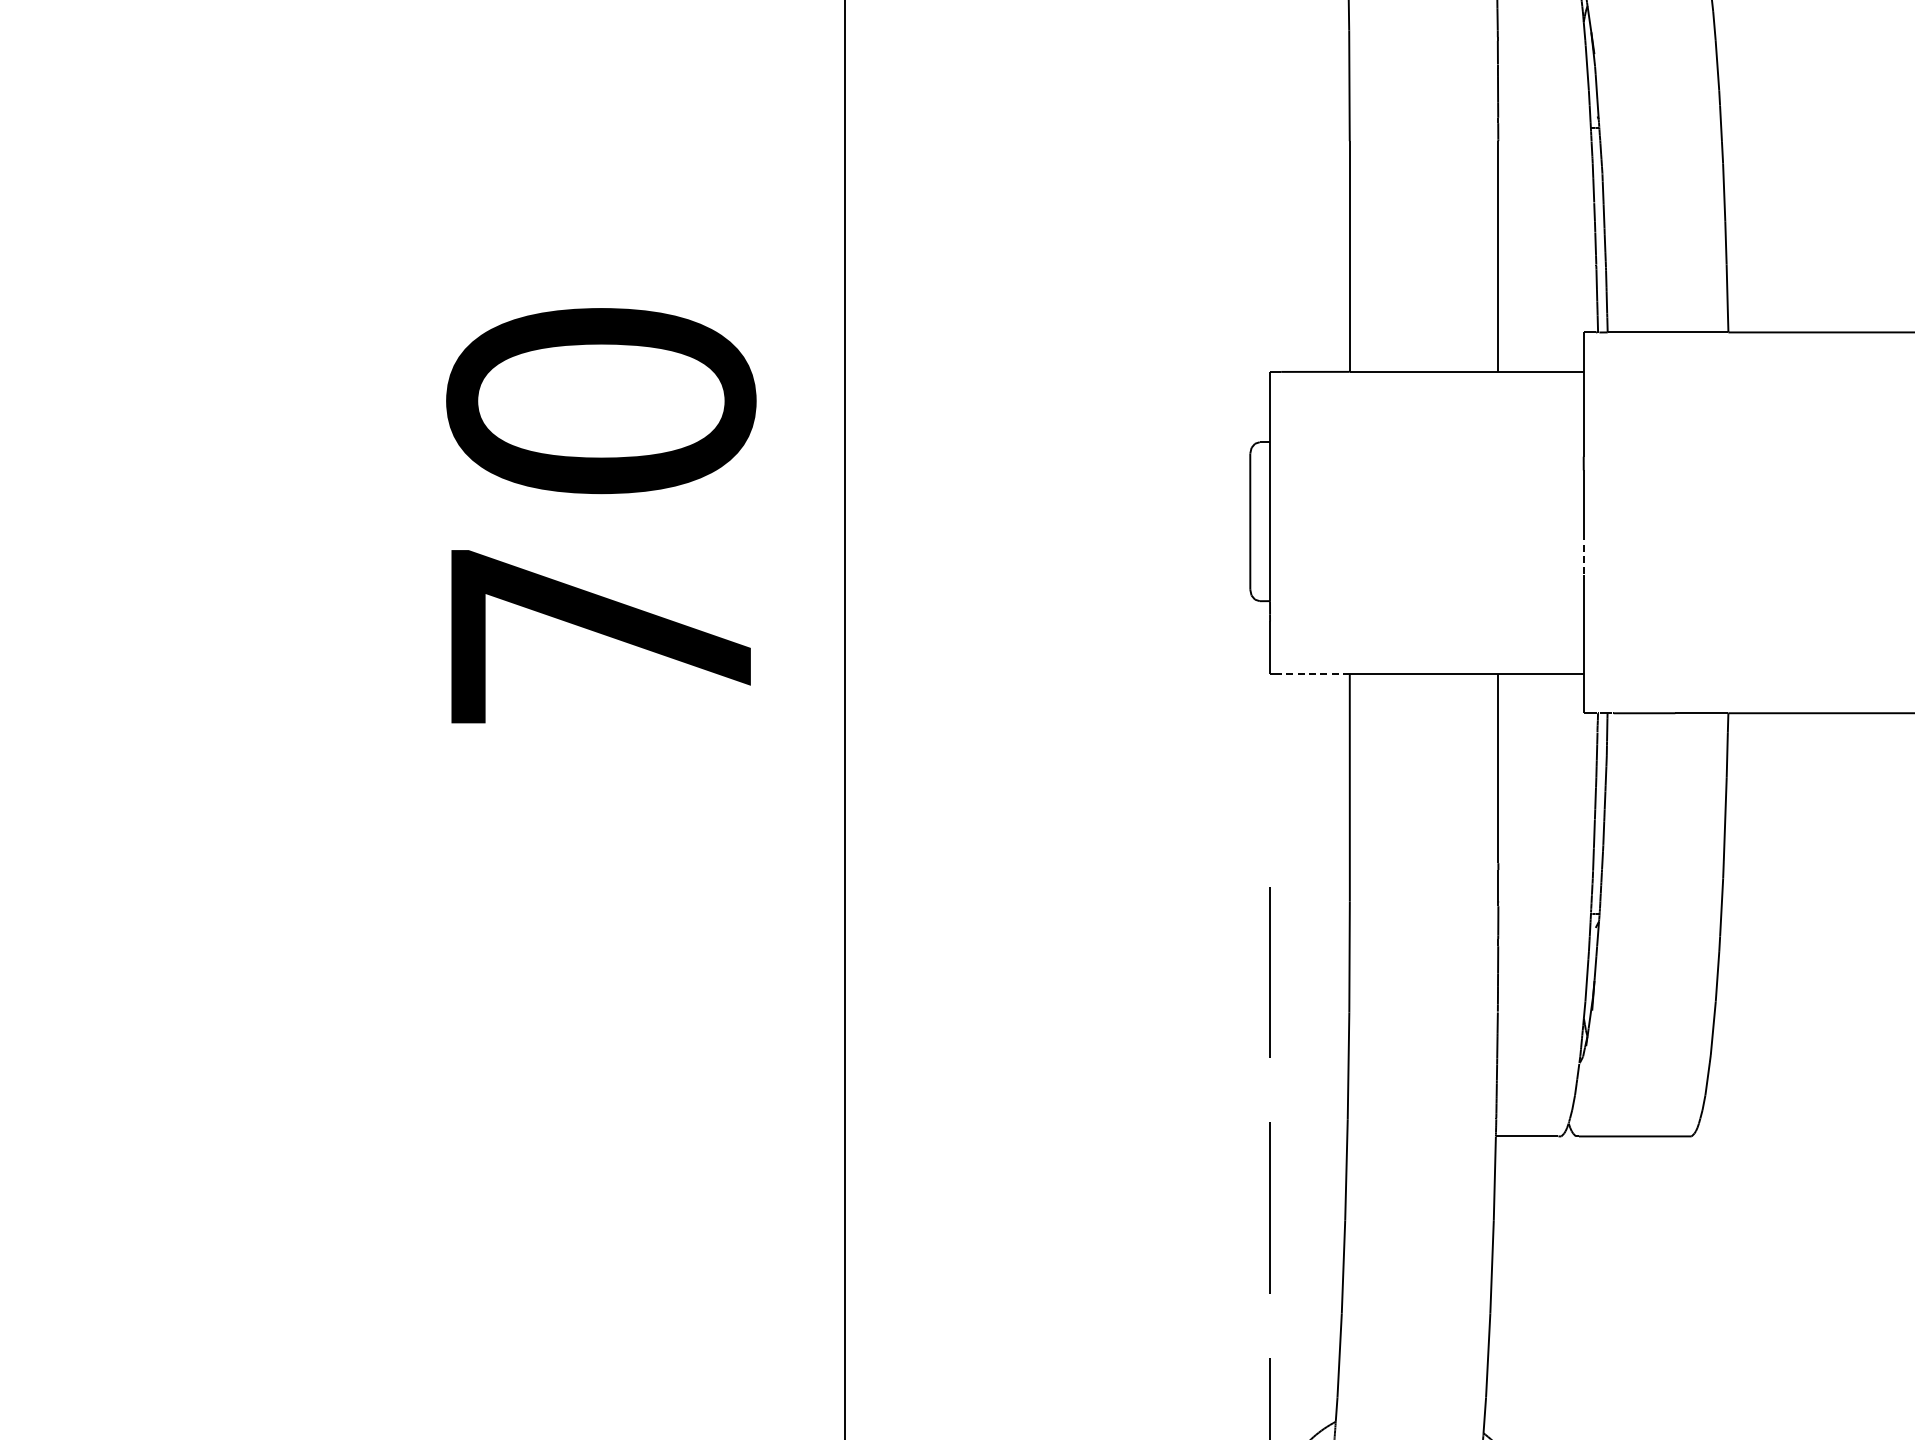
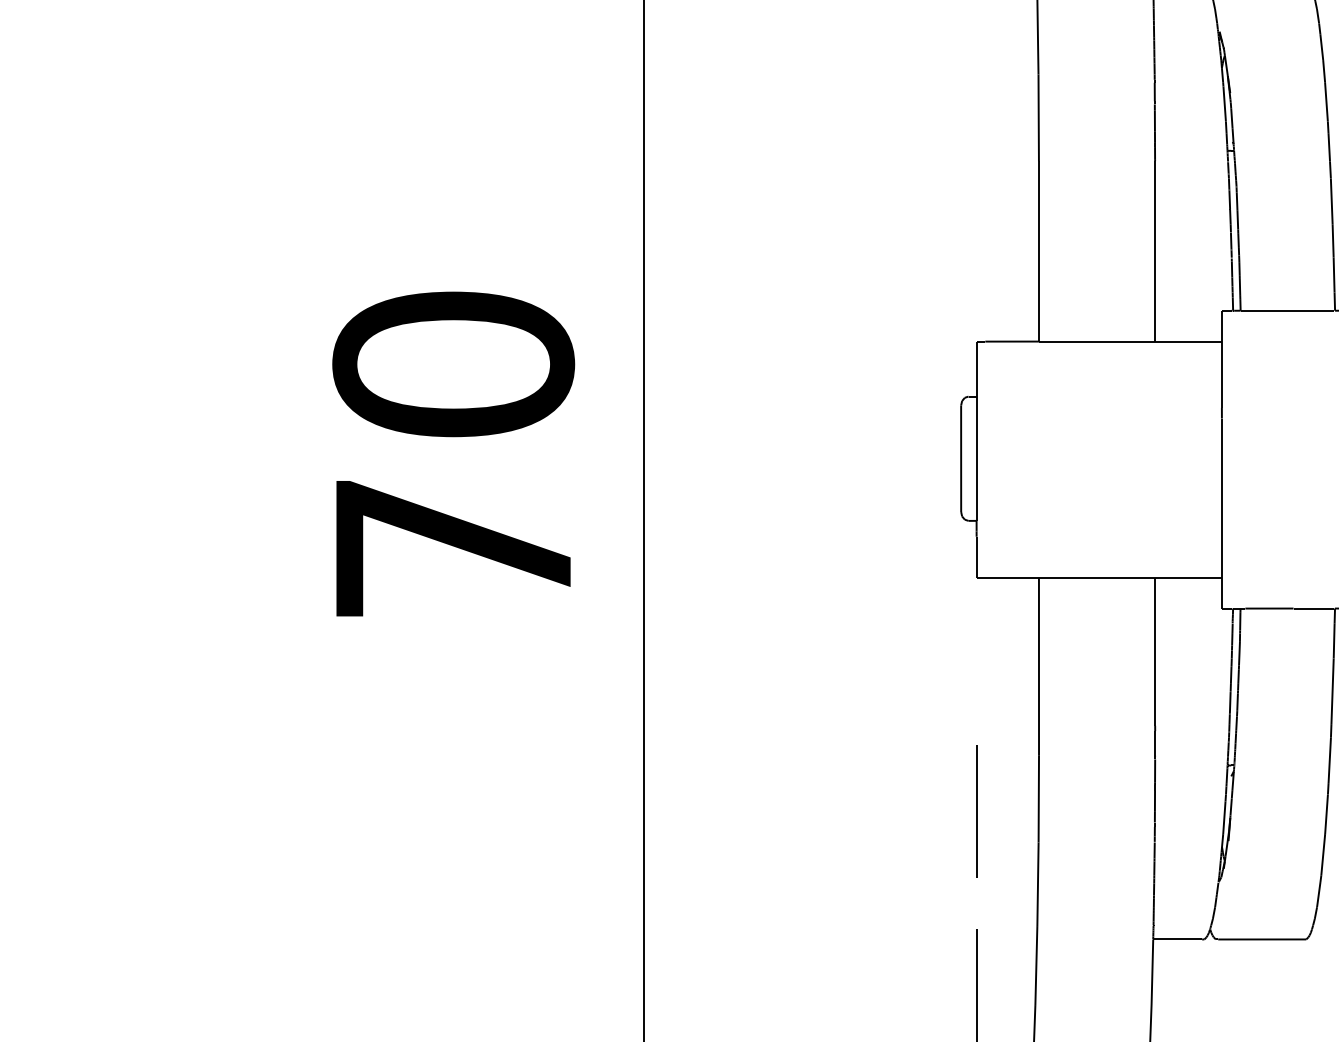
line: (1583, 554) -> (1221, 484), dashed -> solid
line: (1315, 673) -> (1012, 577), dashed -> solid

